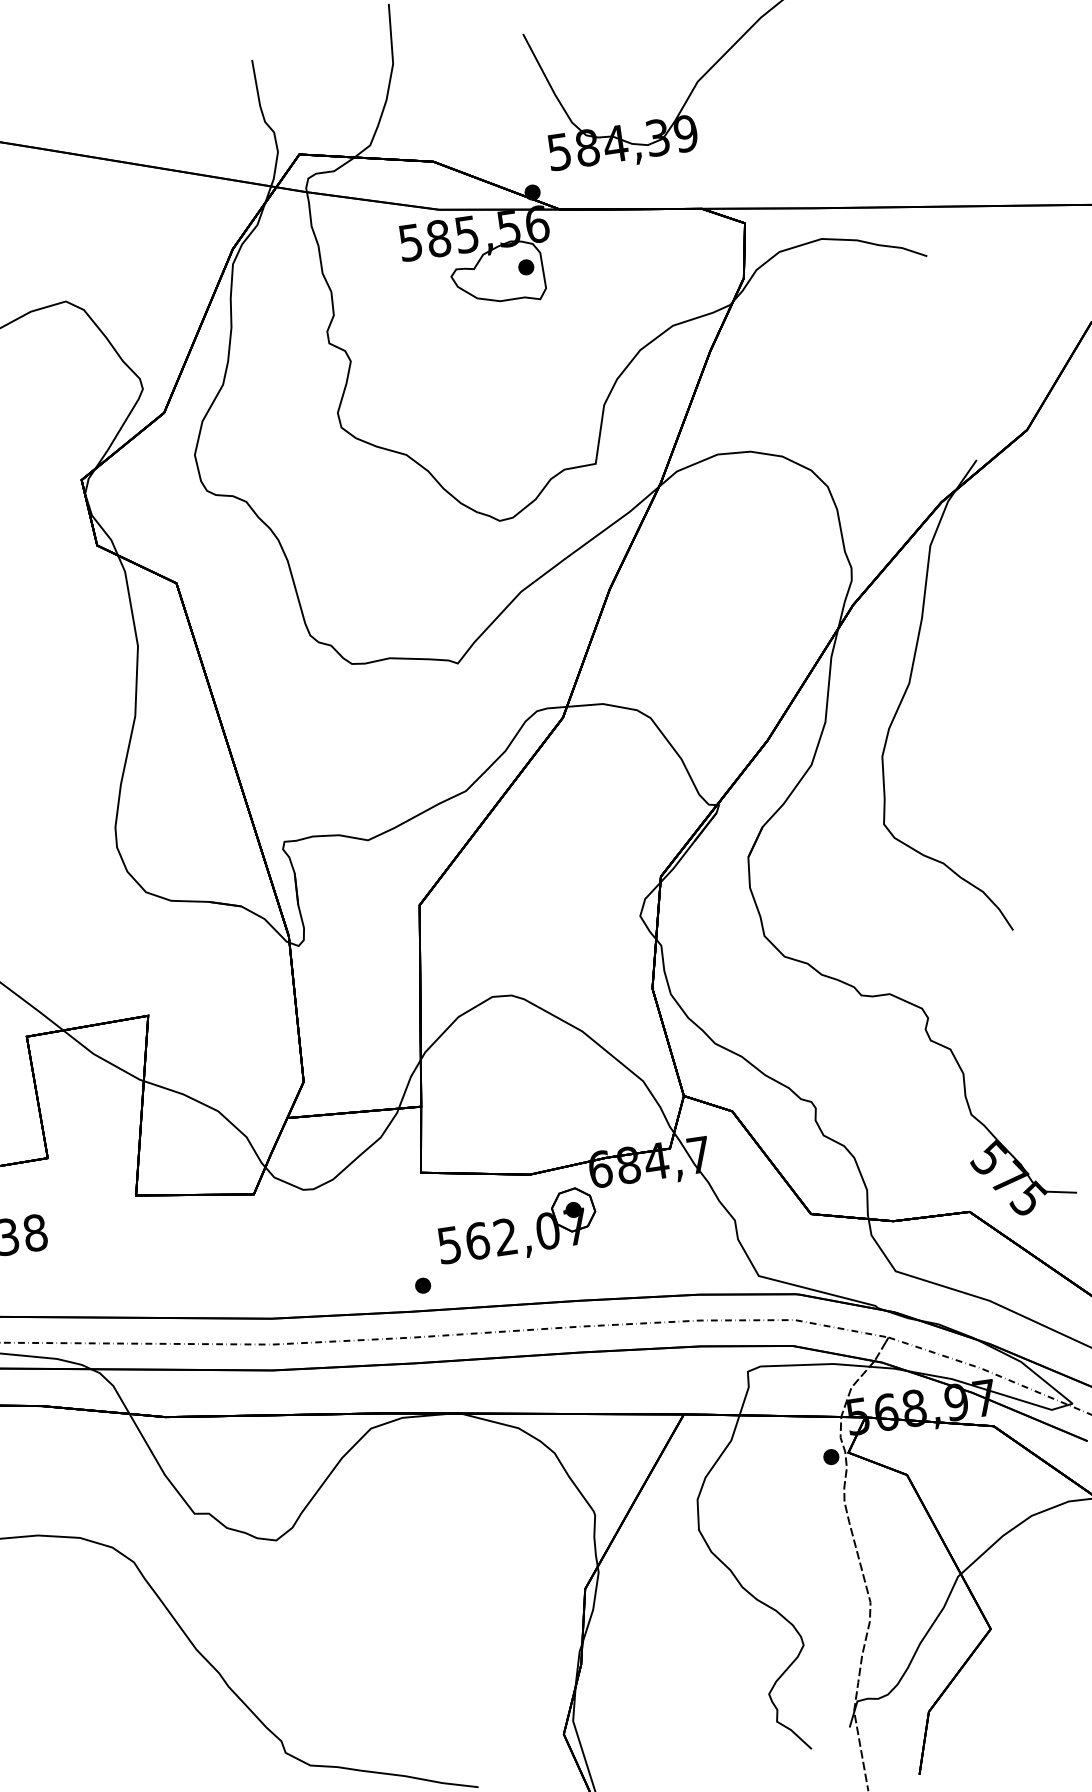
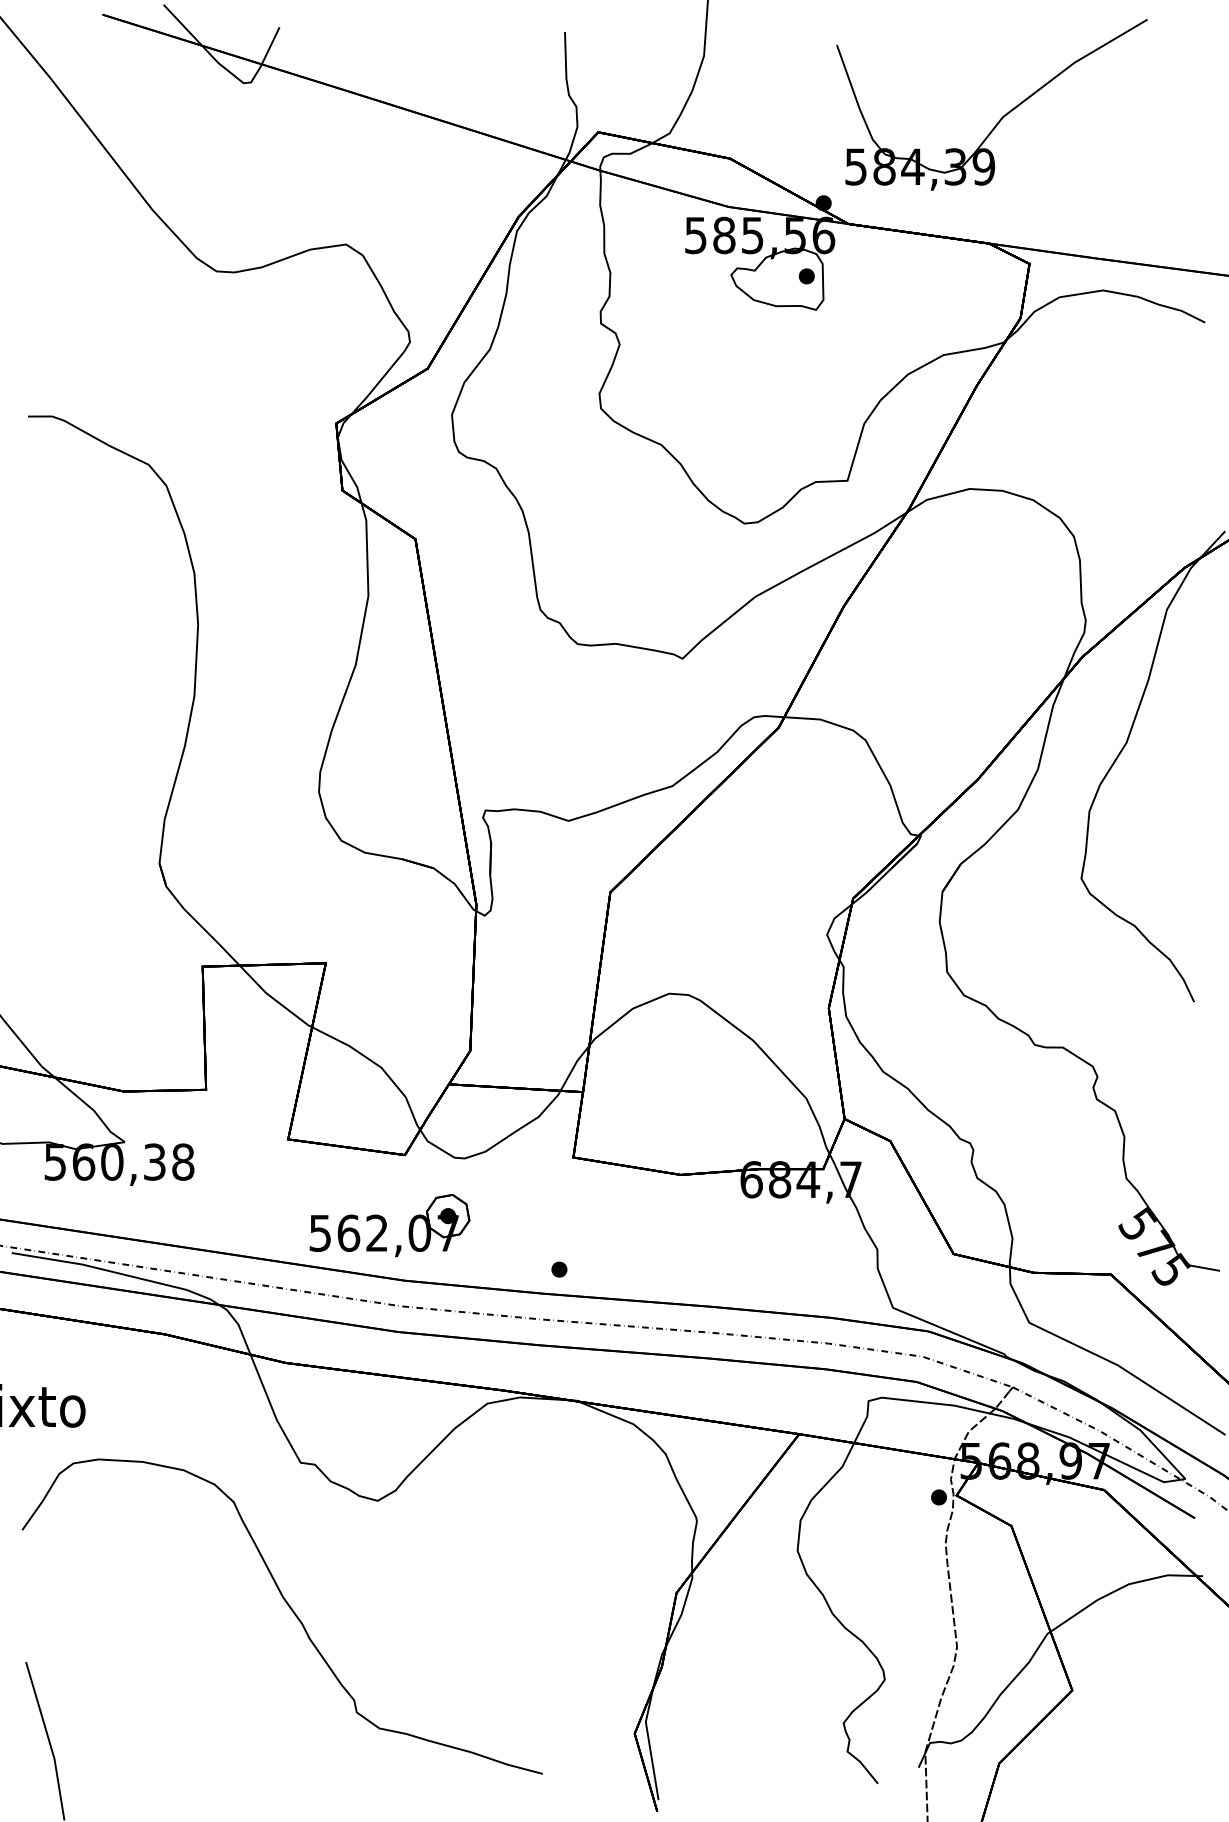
part: (516, 1227) -> (389, 1225), moved

